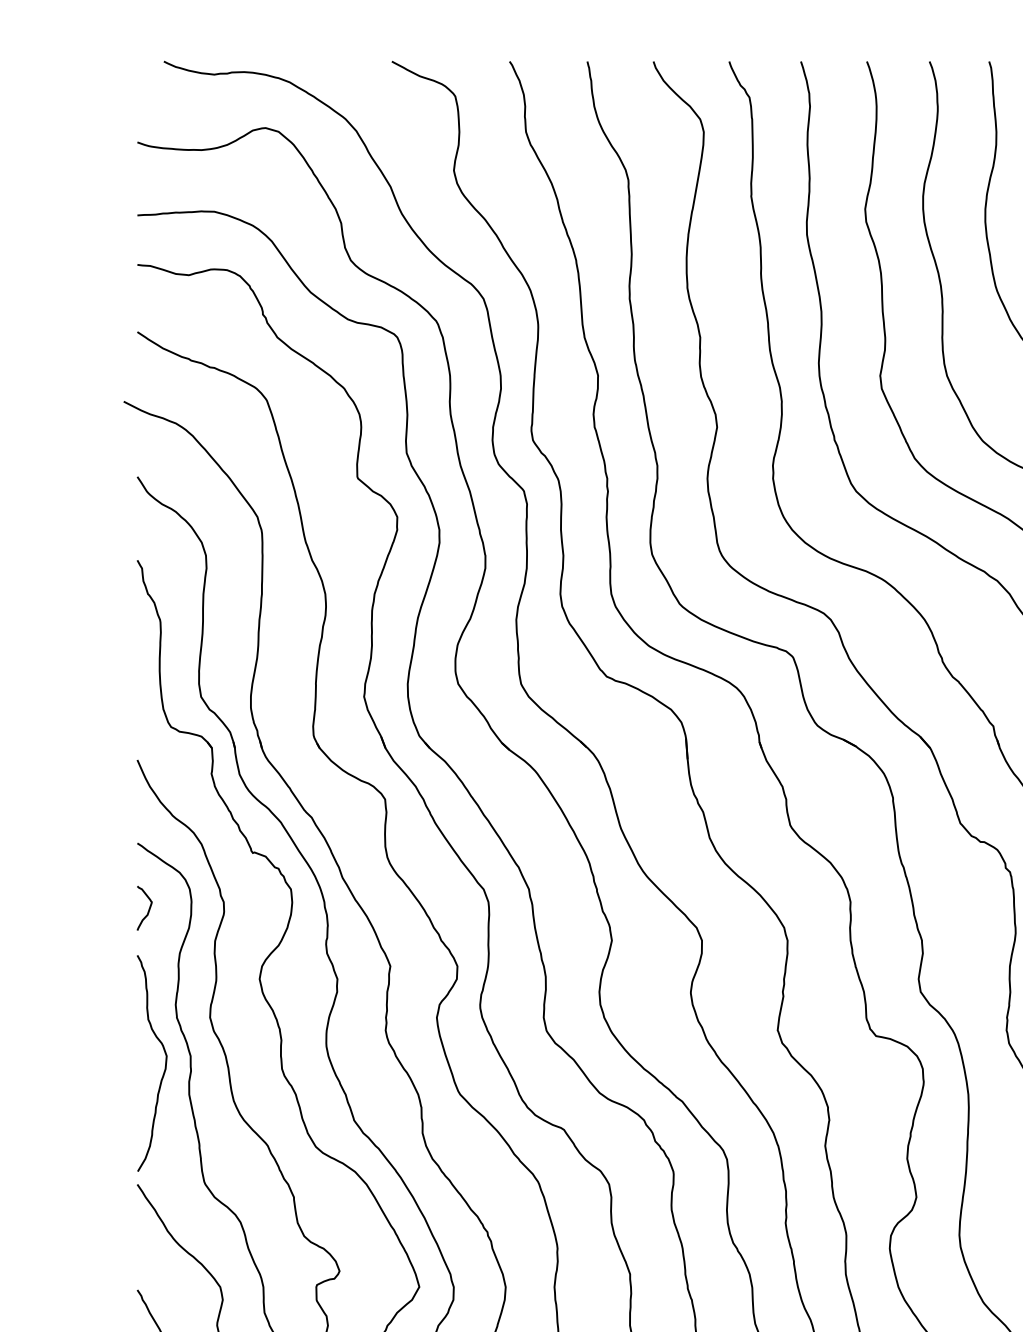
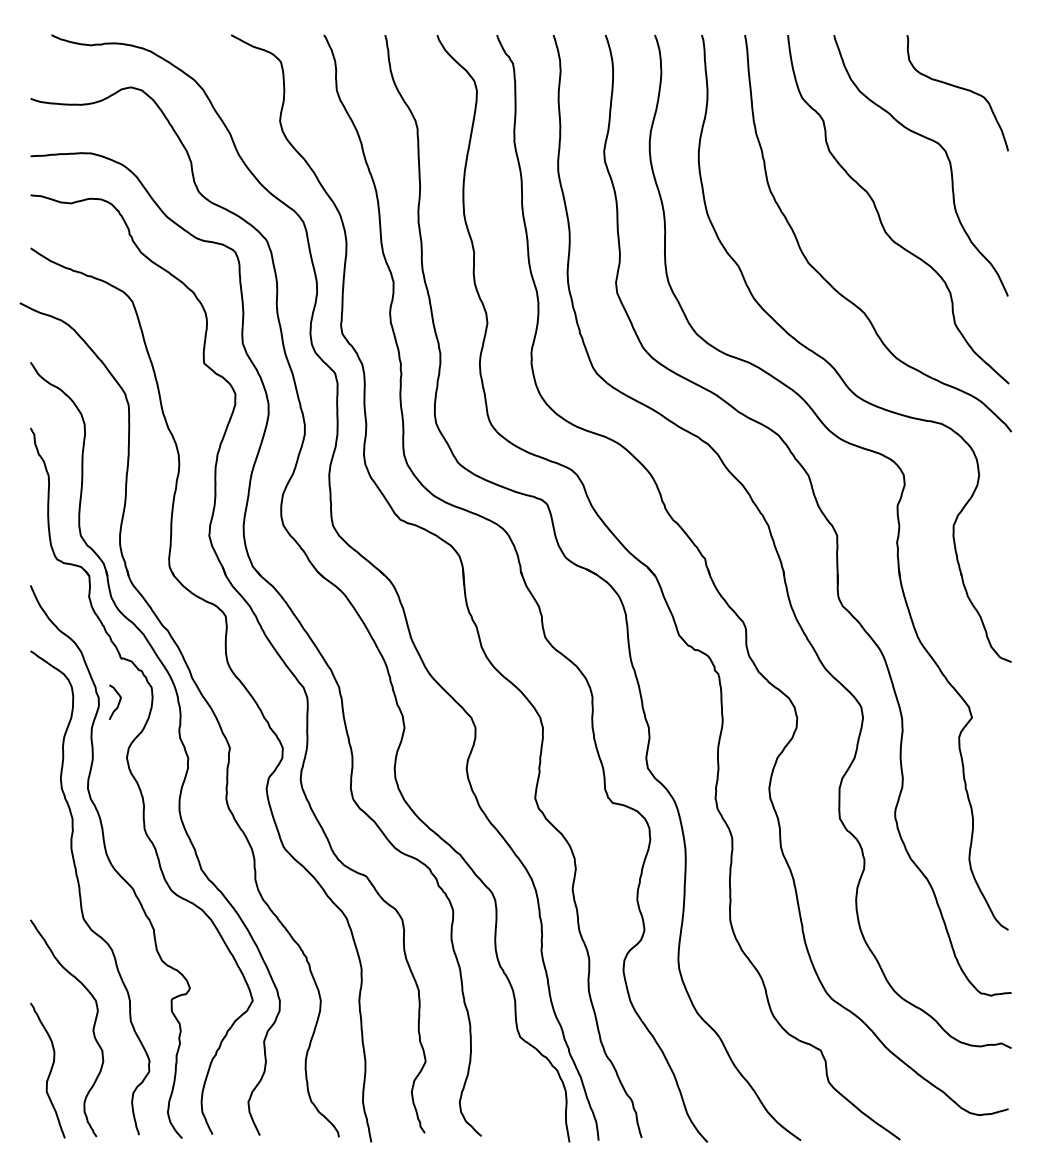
curve: (148, 907) -> (118, 701), moved
curve: (165, 1063) -> (52, 824), removed

